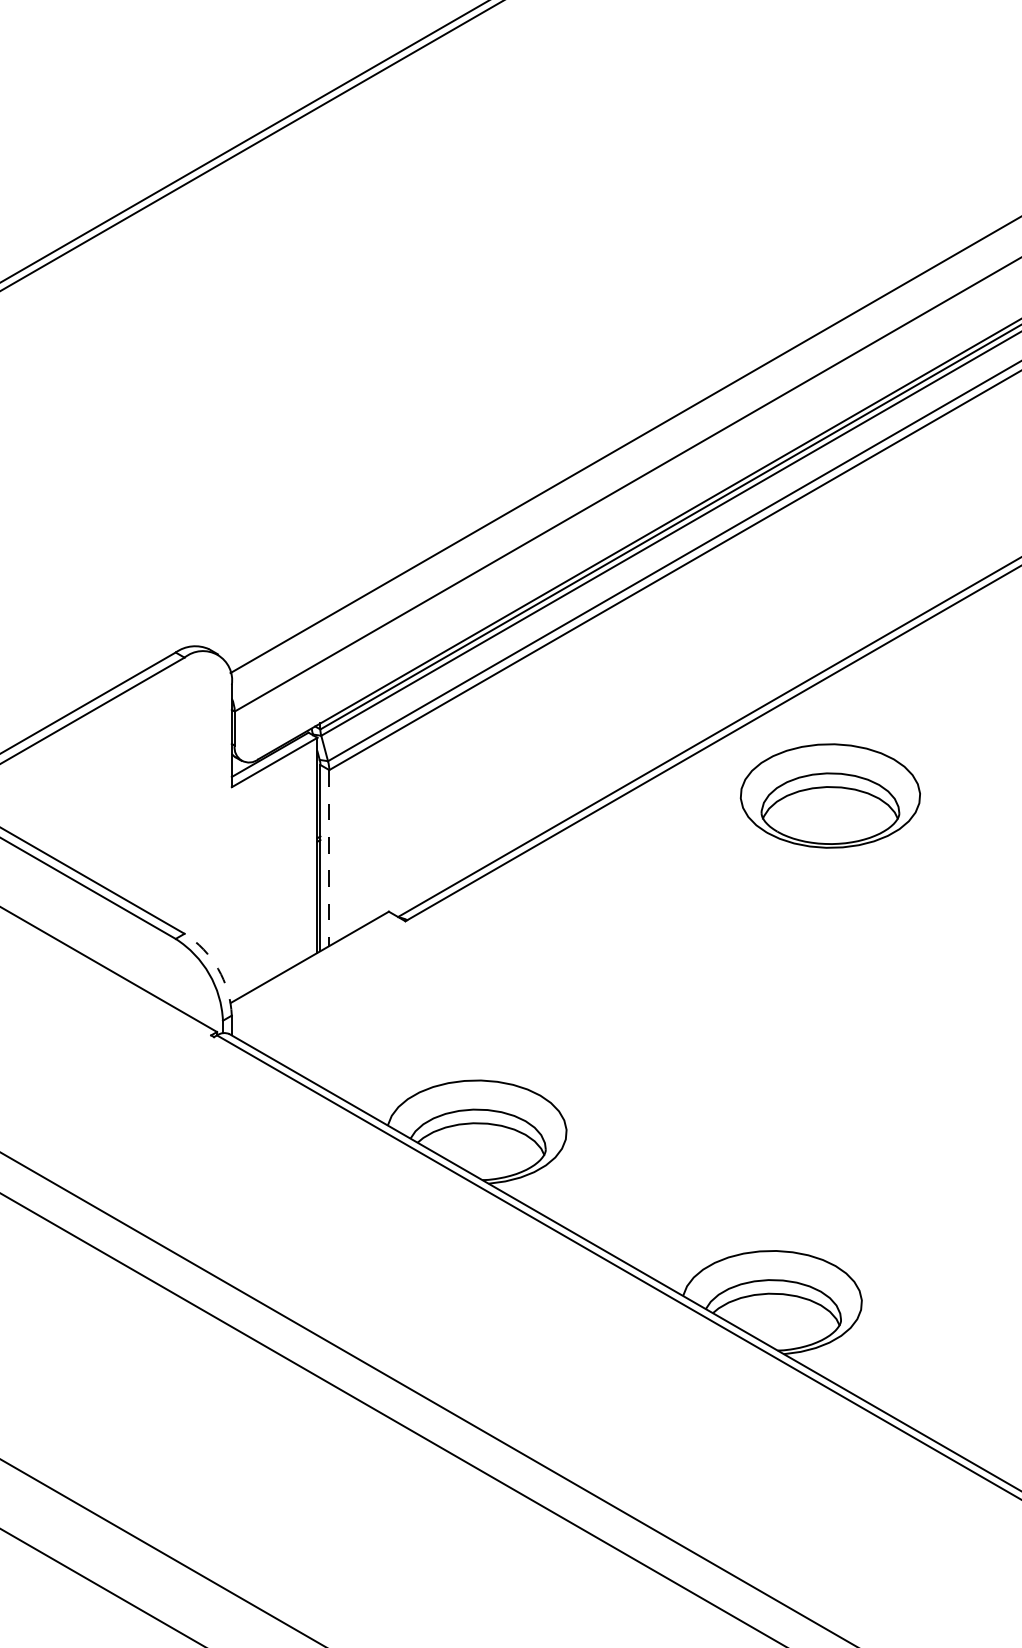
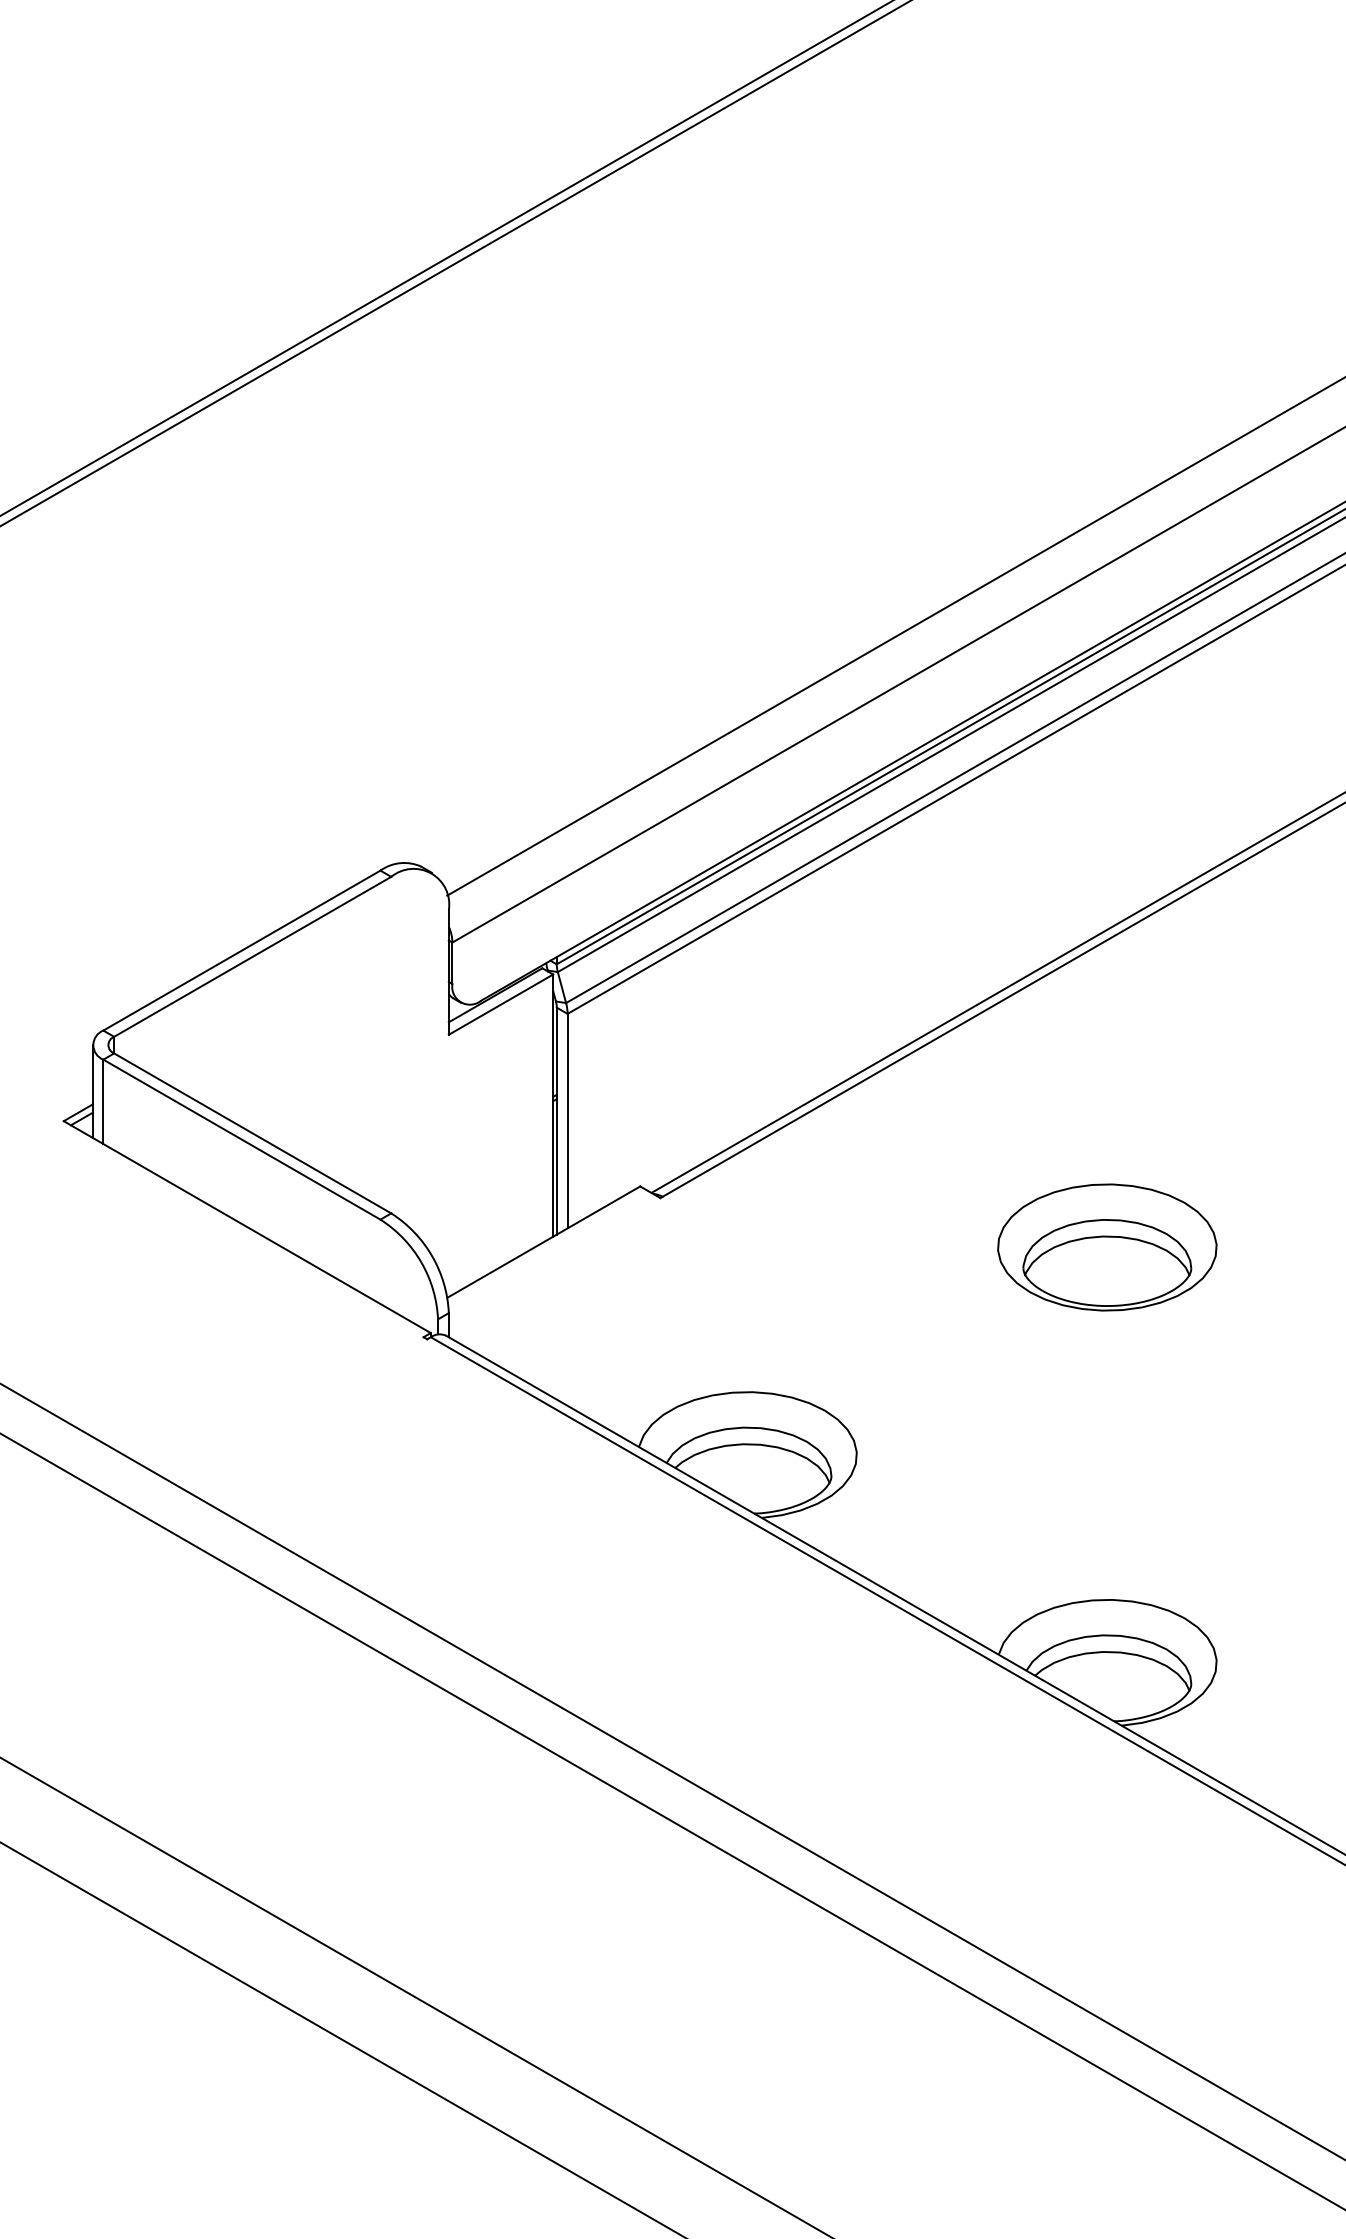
part: (830, 796) -> (1107, 1247), moved
line: (329, 858) -> (567, 1121), dashed -> solid
arc: (218, 969) -> (432, 1256), dashed -> solid

